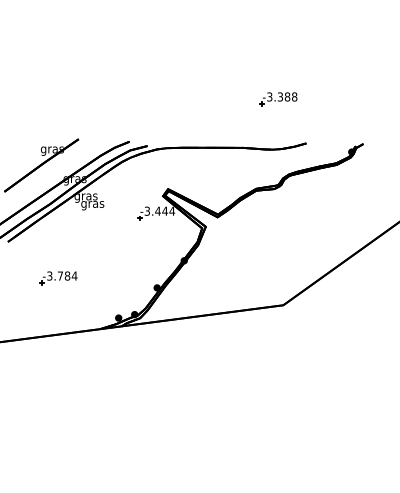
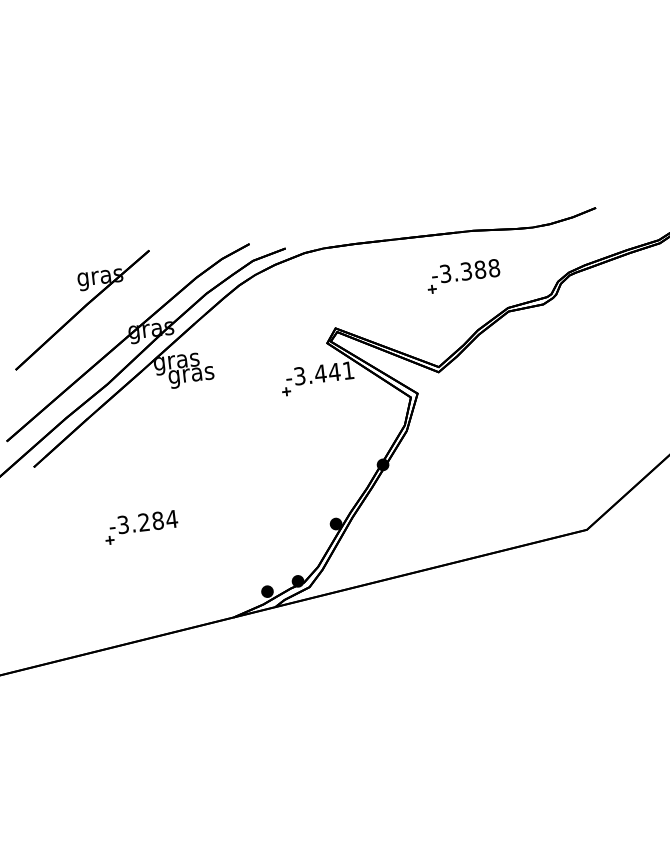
part: (278, 99) -> (463, 276), moved
text: (172, 210) -> (348, 369), -3.444 -> -3.441
text: (59, 275) -> (142, 521), -3.784 -> -3.284

